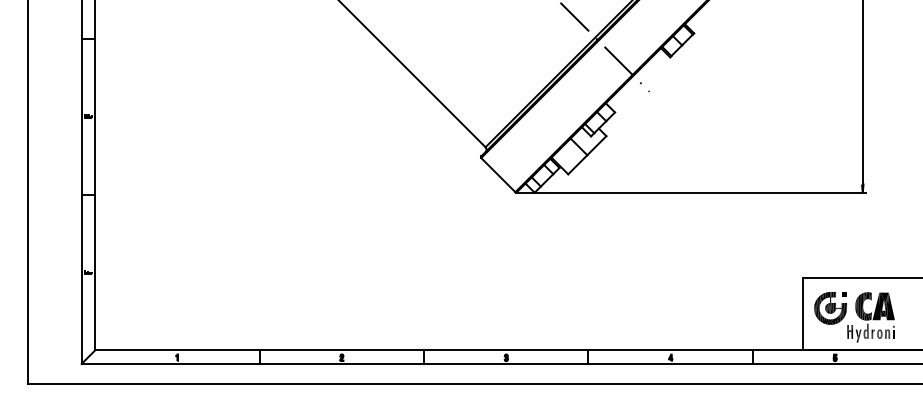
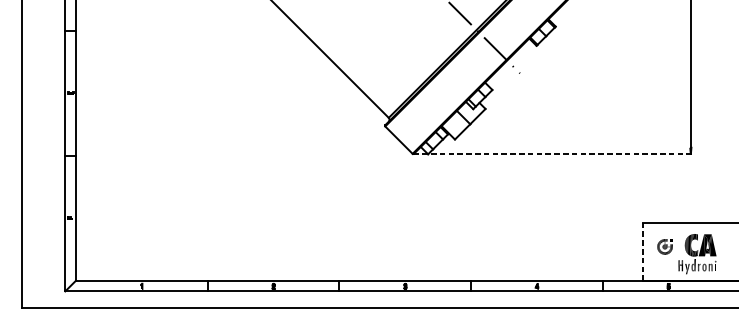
line: (691, 193) -> (553, 154), solid -> dashed
part: (830, 308) -> (664, 246), size x0.6
line: (803, 314) -> (643, 251), solid -> dashed

